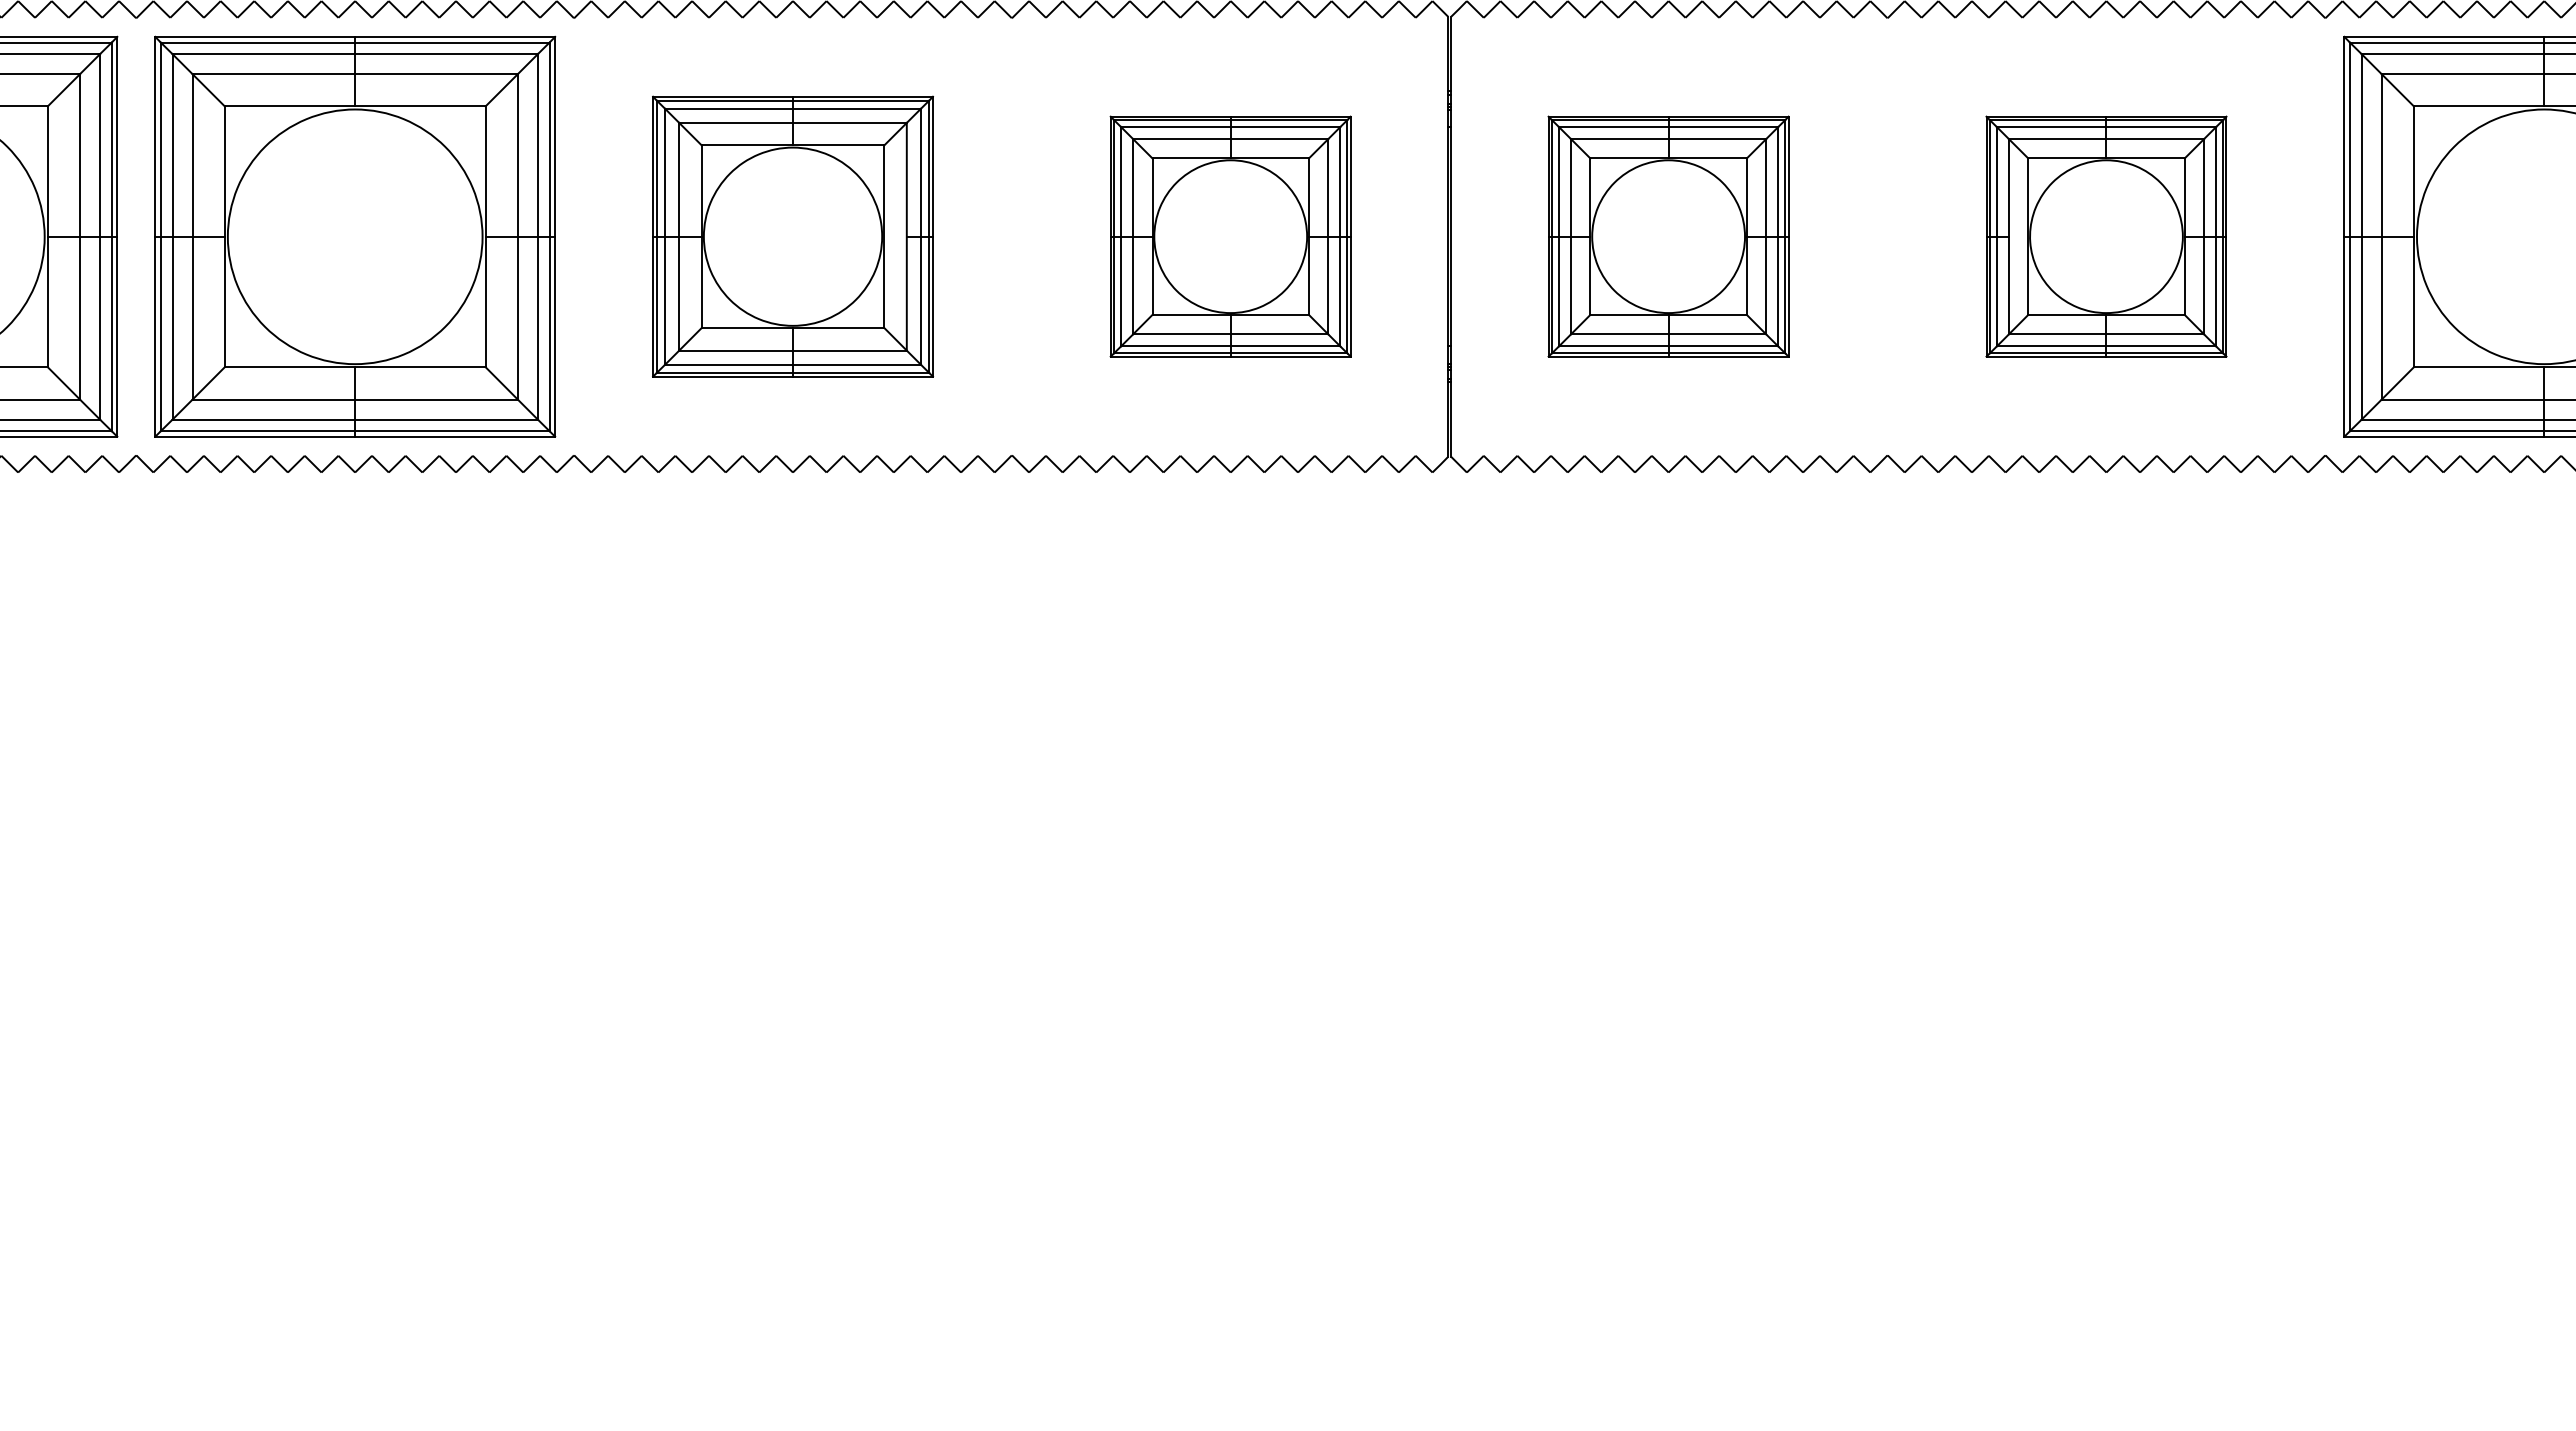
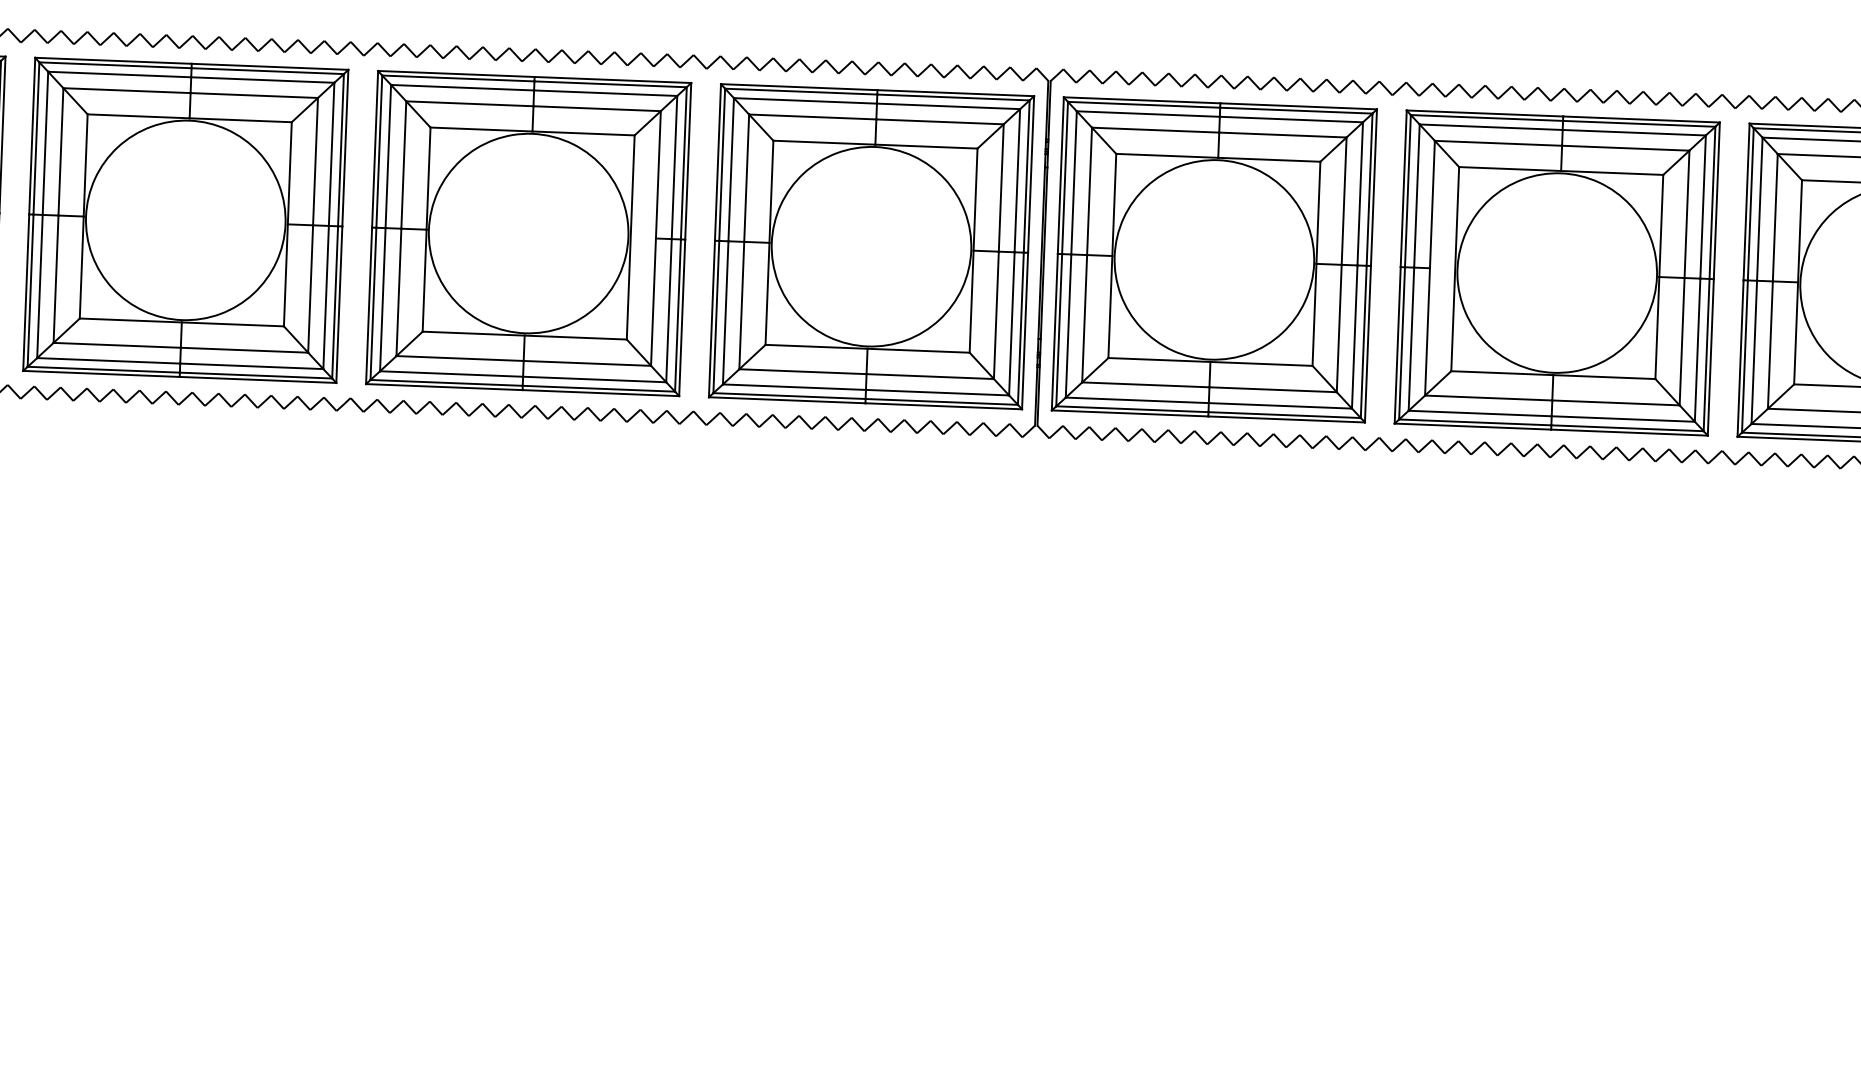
part: (792, 236) -> (528, 233), size x1.43
part: (1230, 236) -> (871, 246), size x1.67
part: (1668, 236) -> (1214, 259), size x1.67
part: (2106, 236) -> (1557, 272), size x1.67

